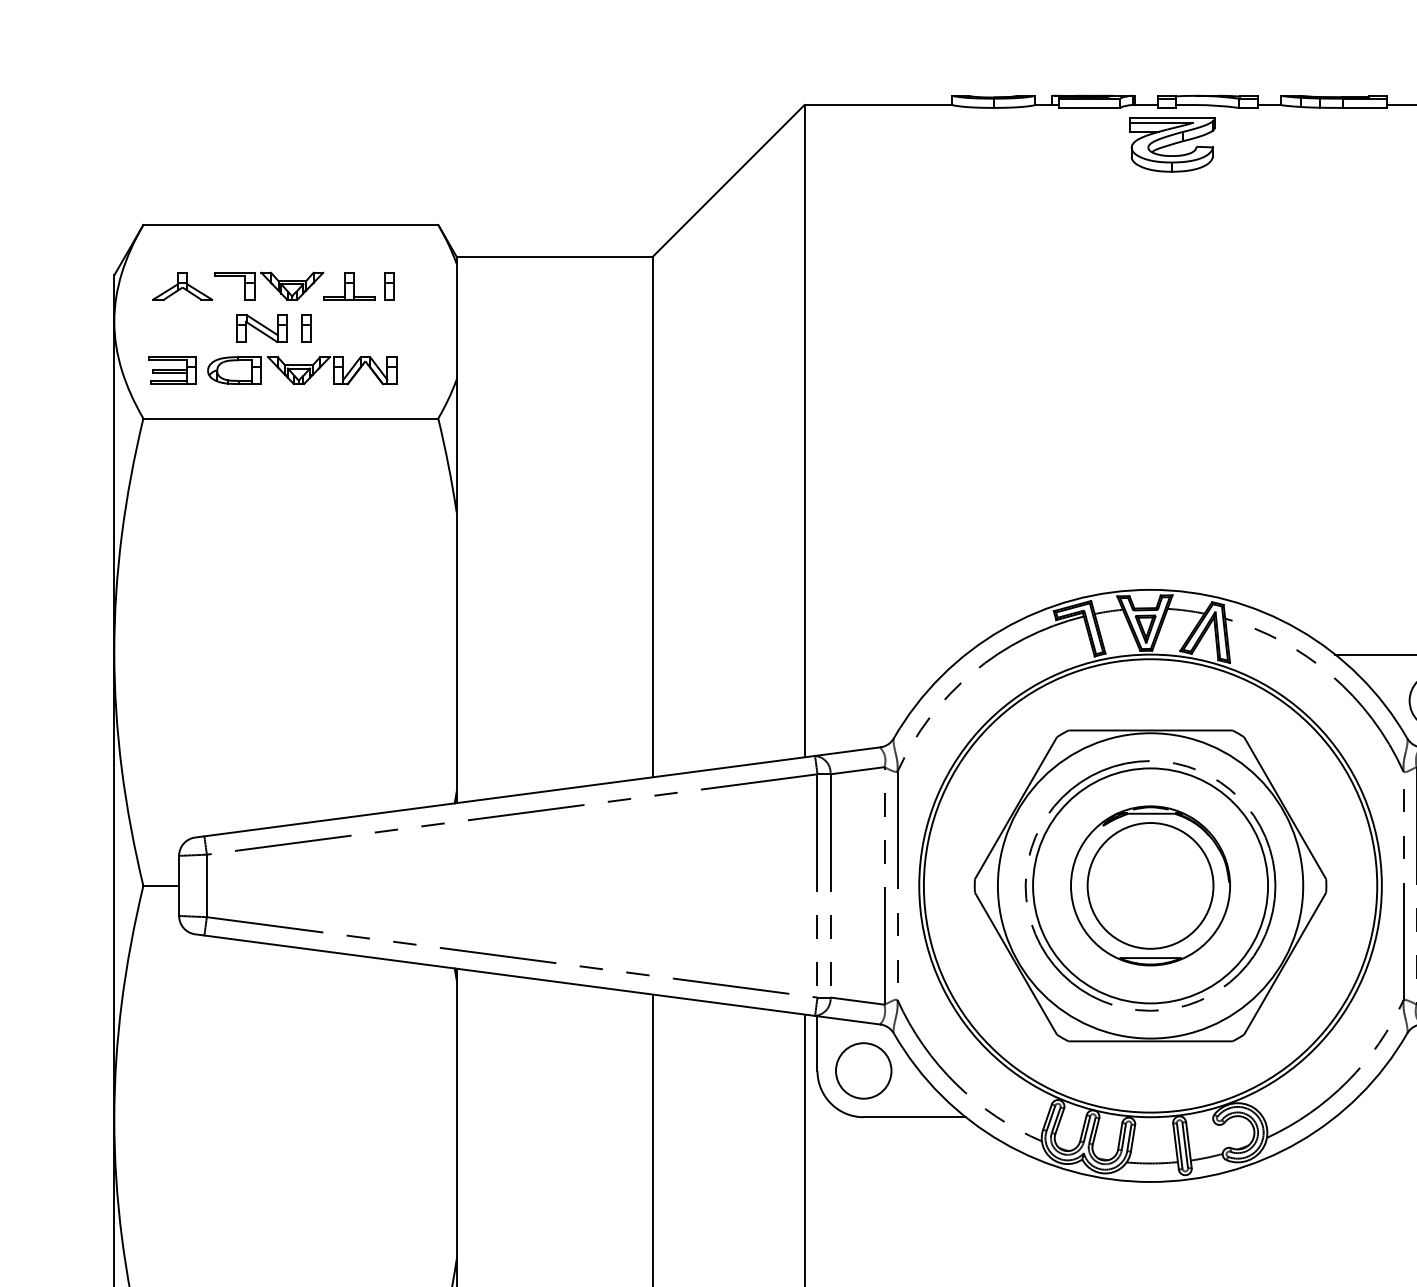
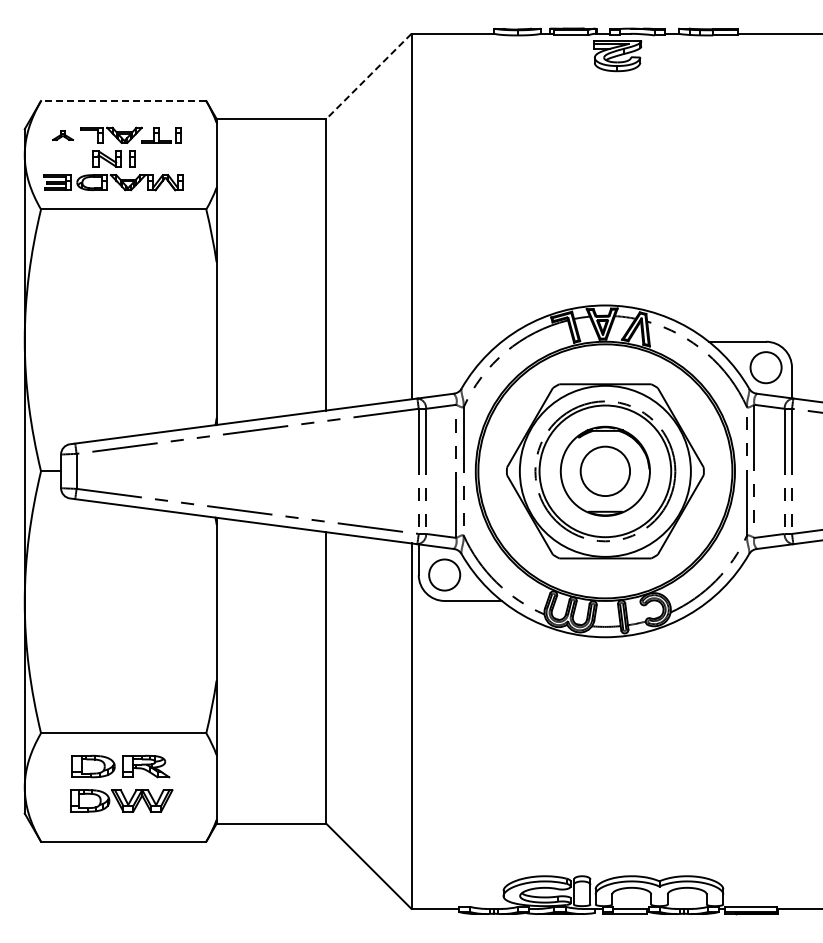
line: (727, 181) -> (368, 76), solid -> dashed
line: (290, 225) -> (123, 101), solid -> dashed
part: (181, 286) -> (62, 135), size x0.6
circle: (1150, 886) -> (605, 471), size x0.7

